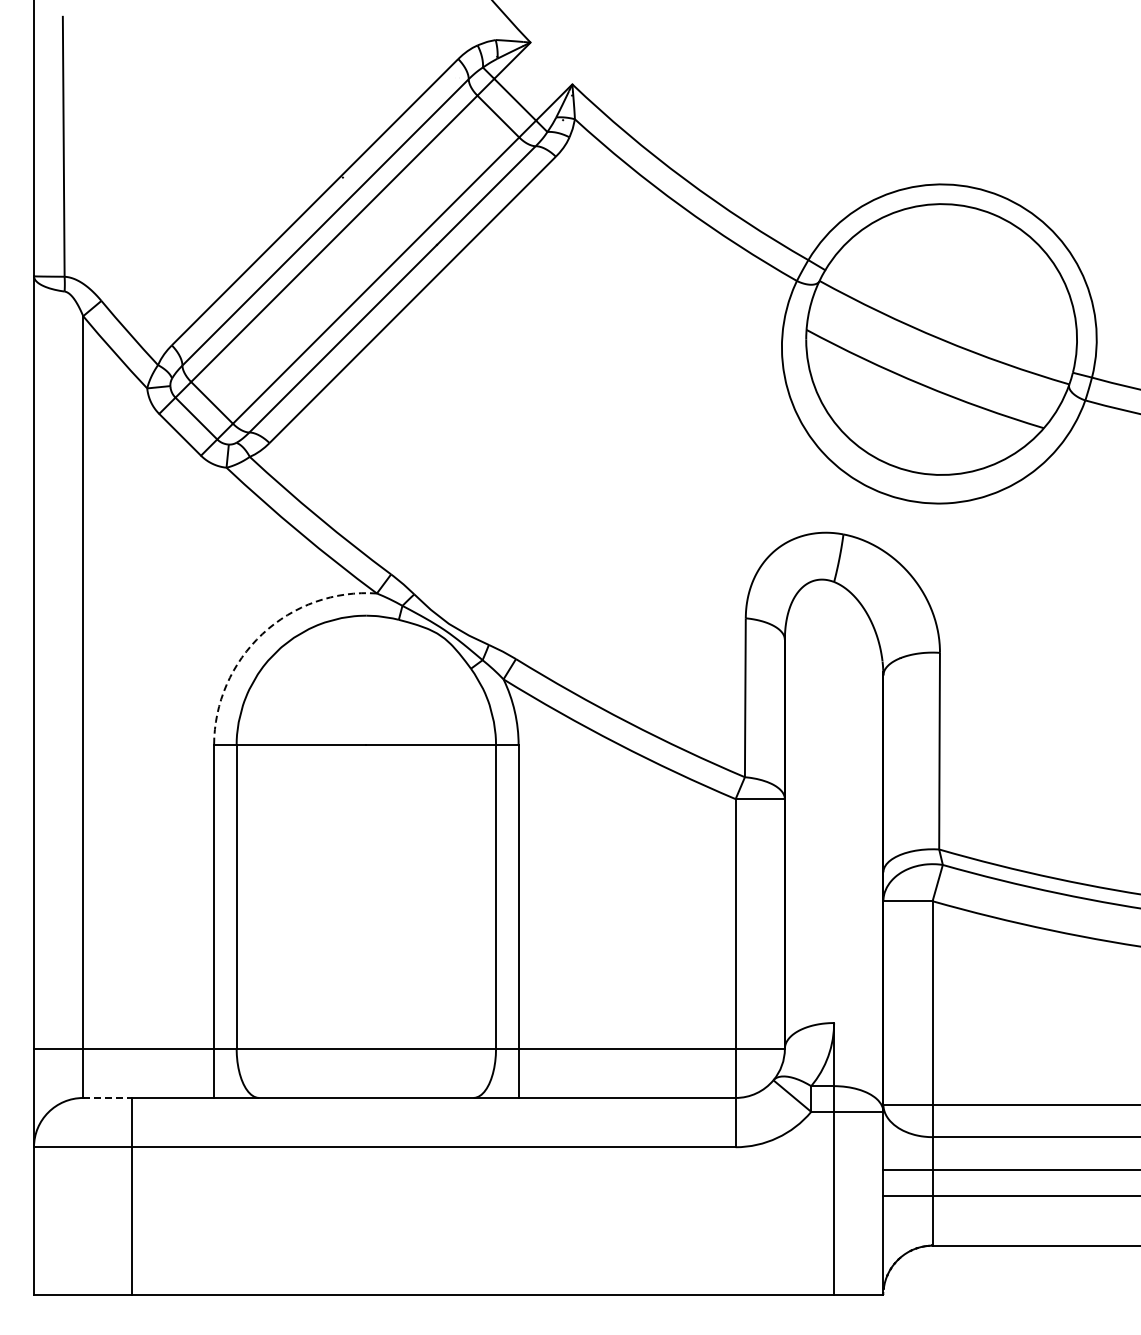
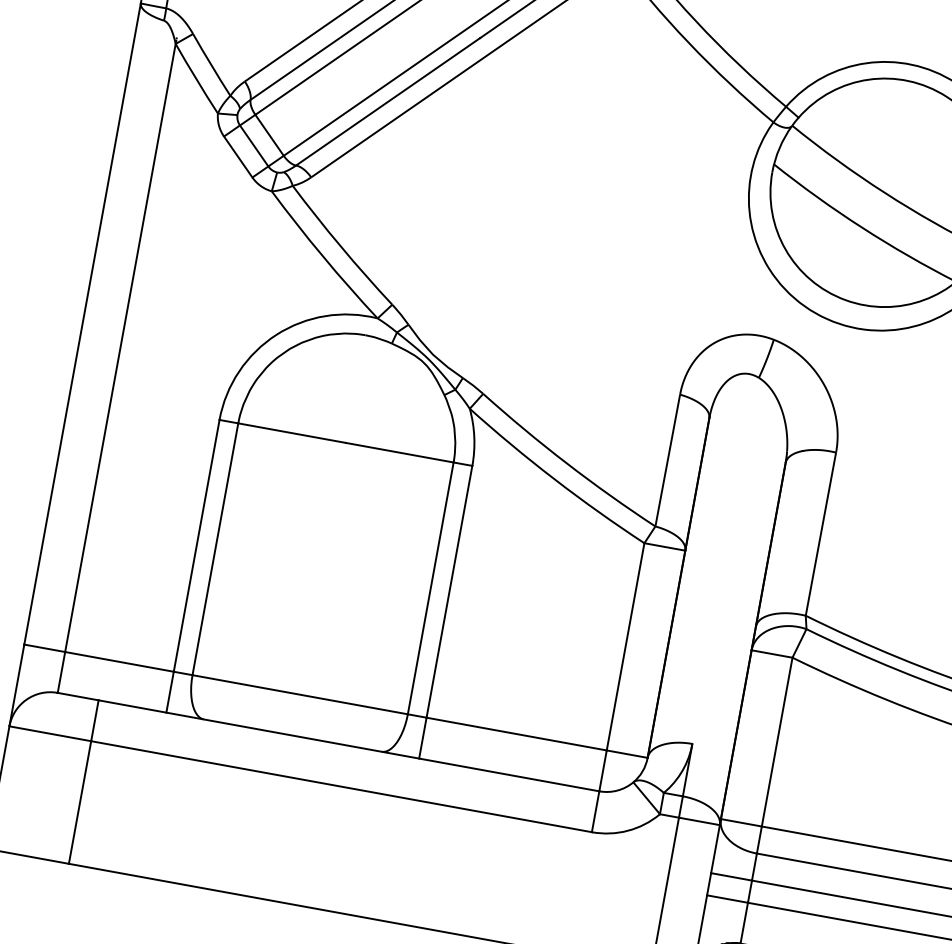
arc: (262, 634) -> (276, 335), dashed -> solid
line: (107, 1097) -> (77, 696), dashed -> solid

